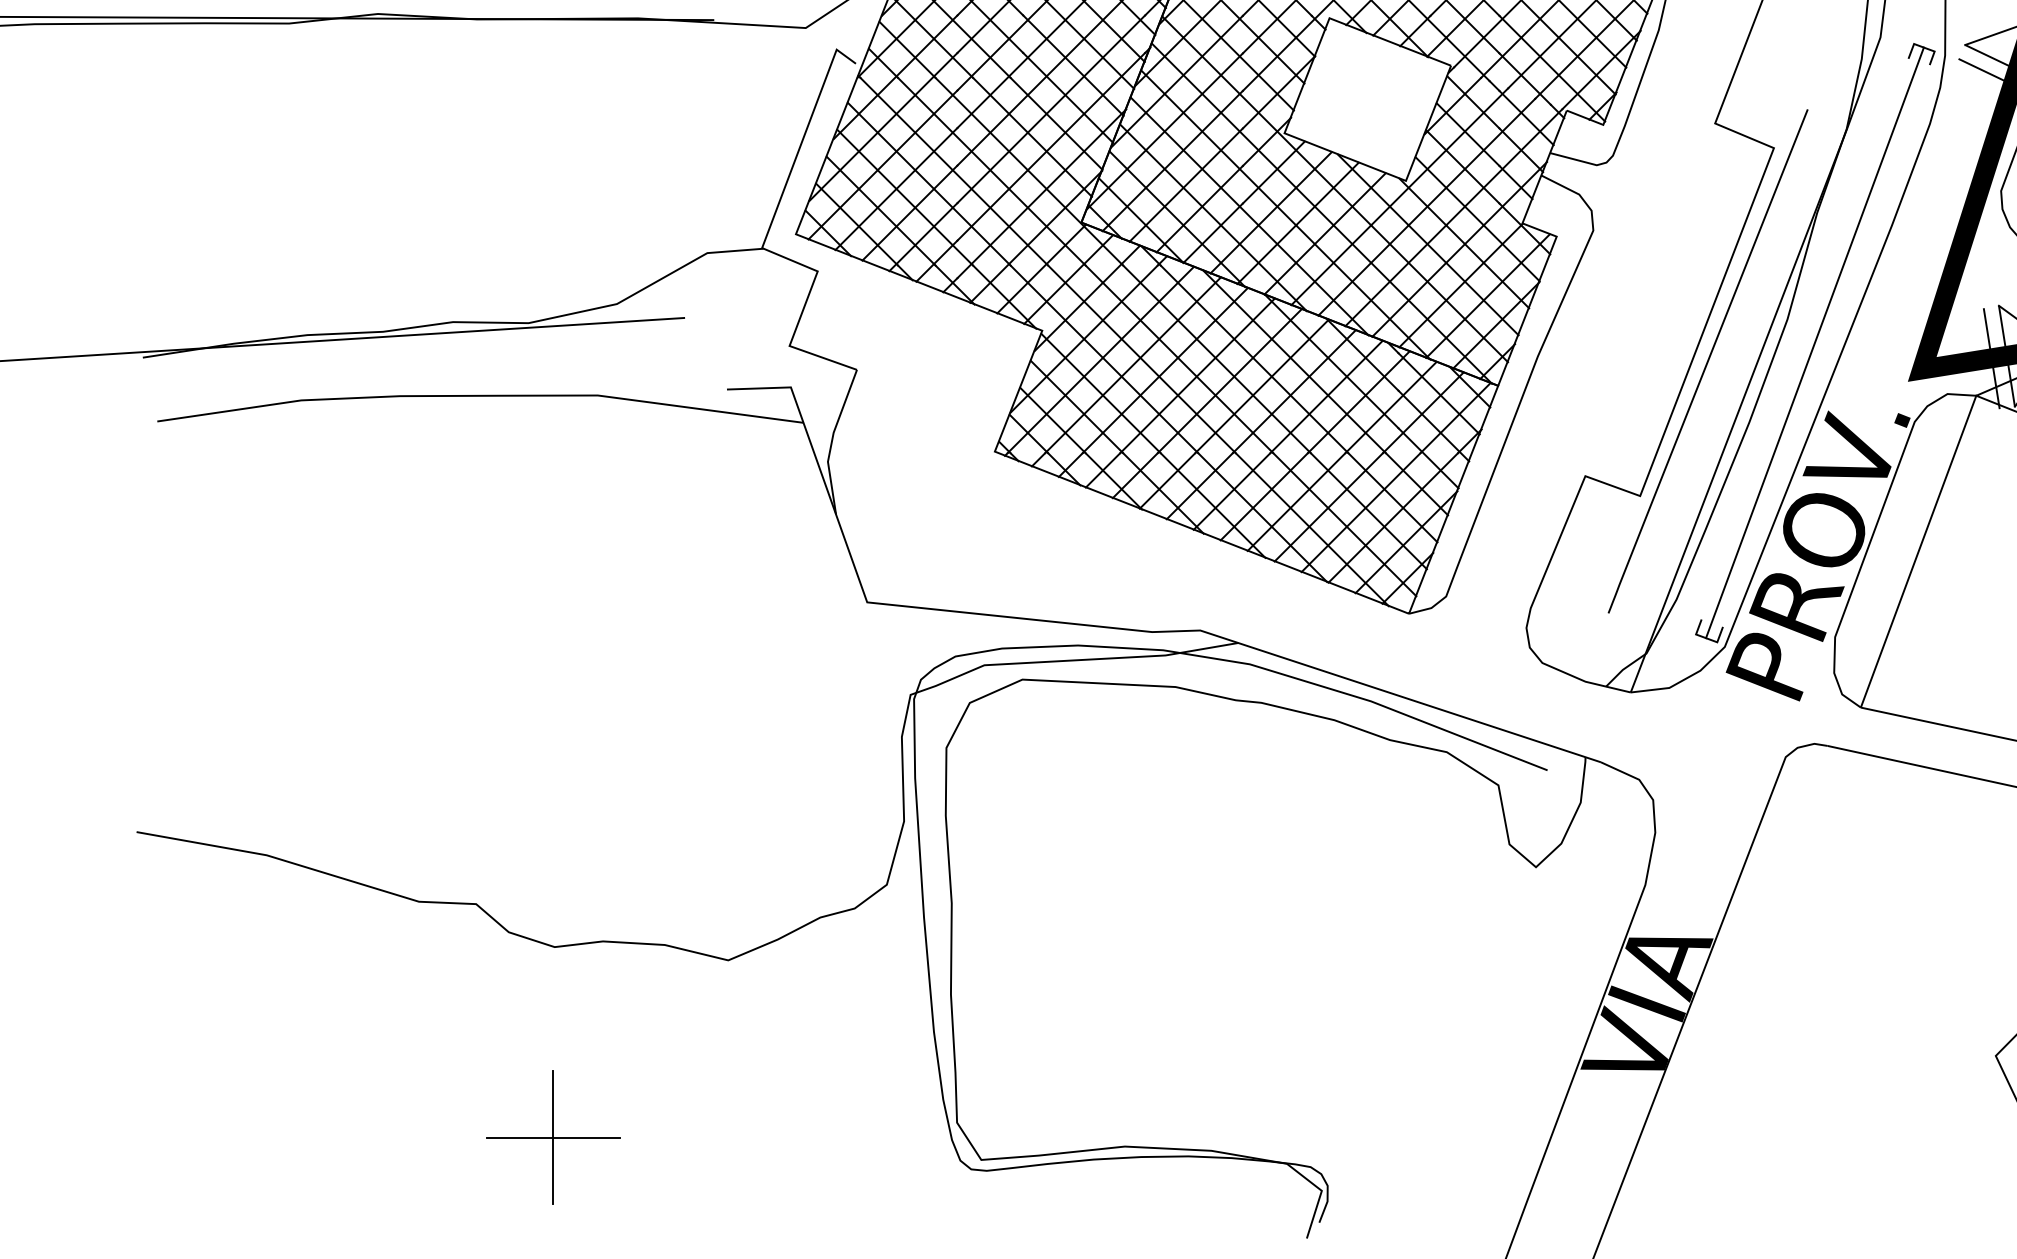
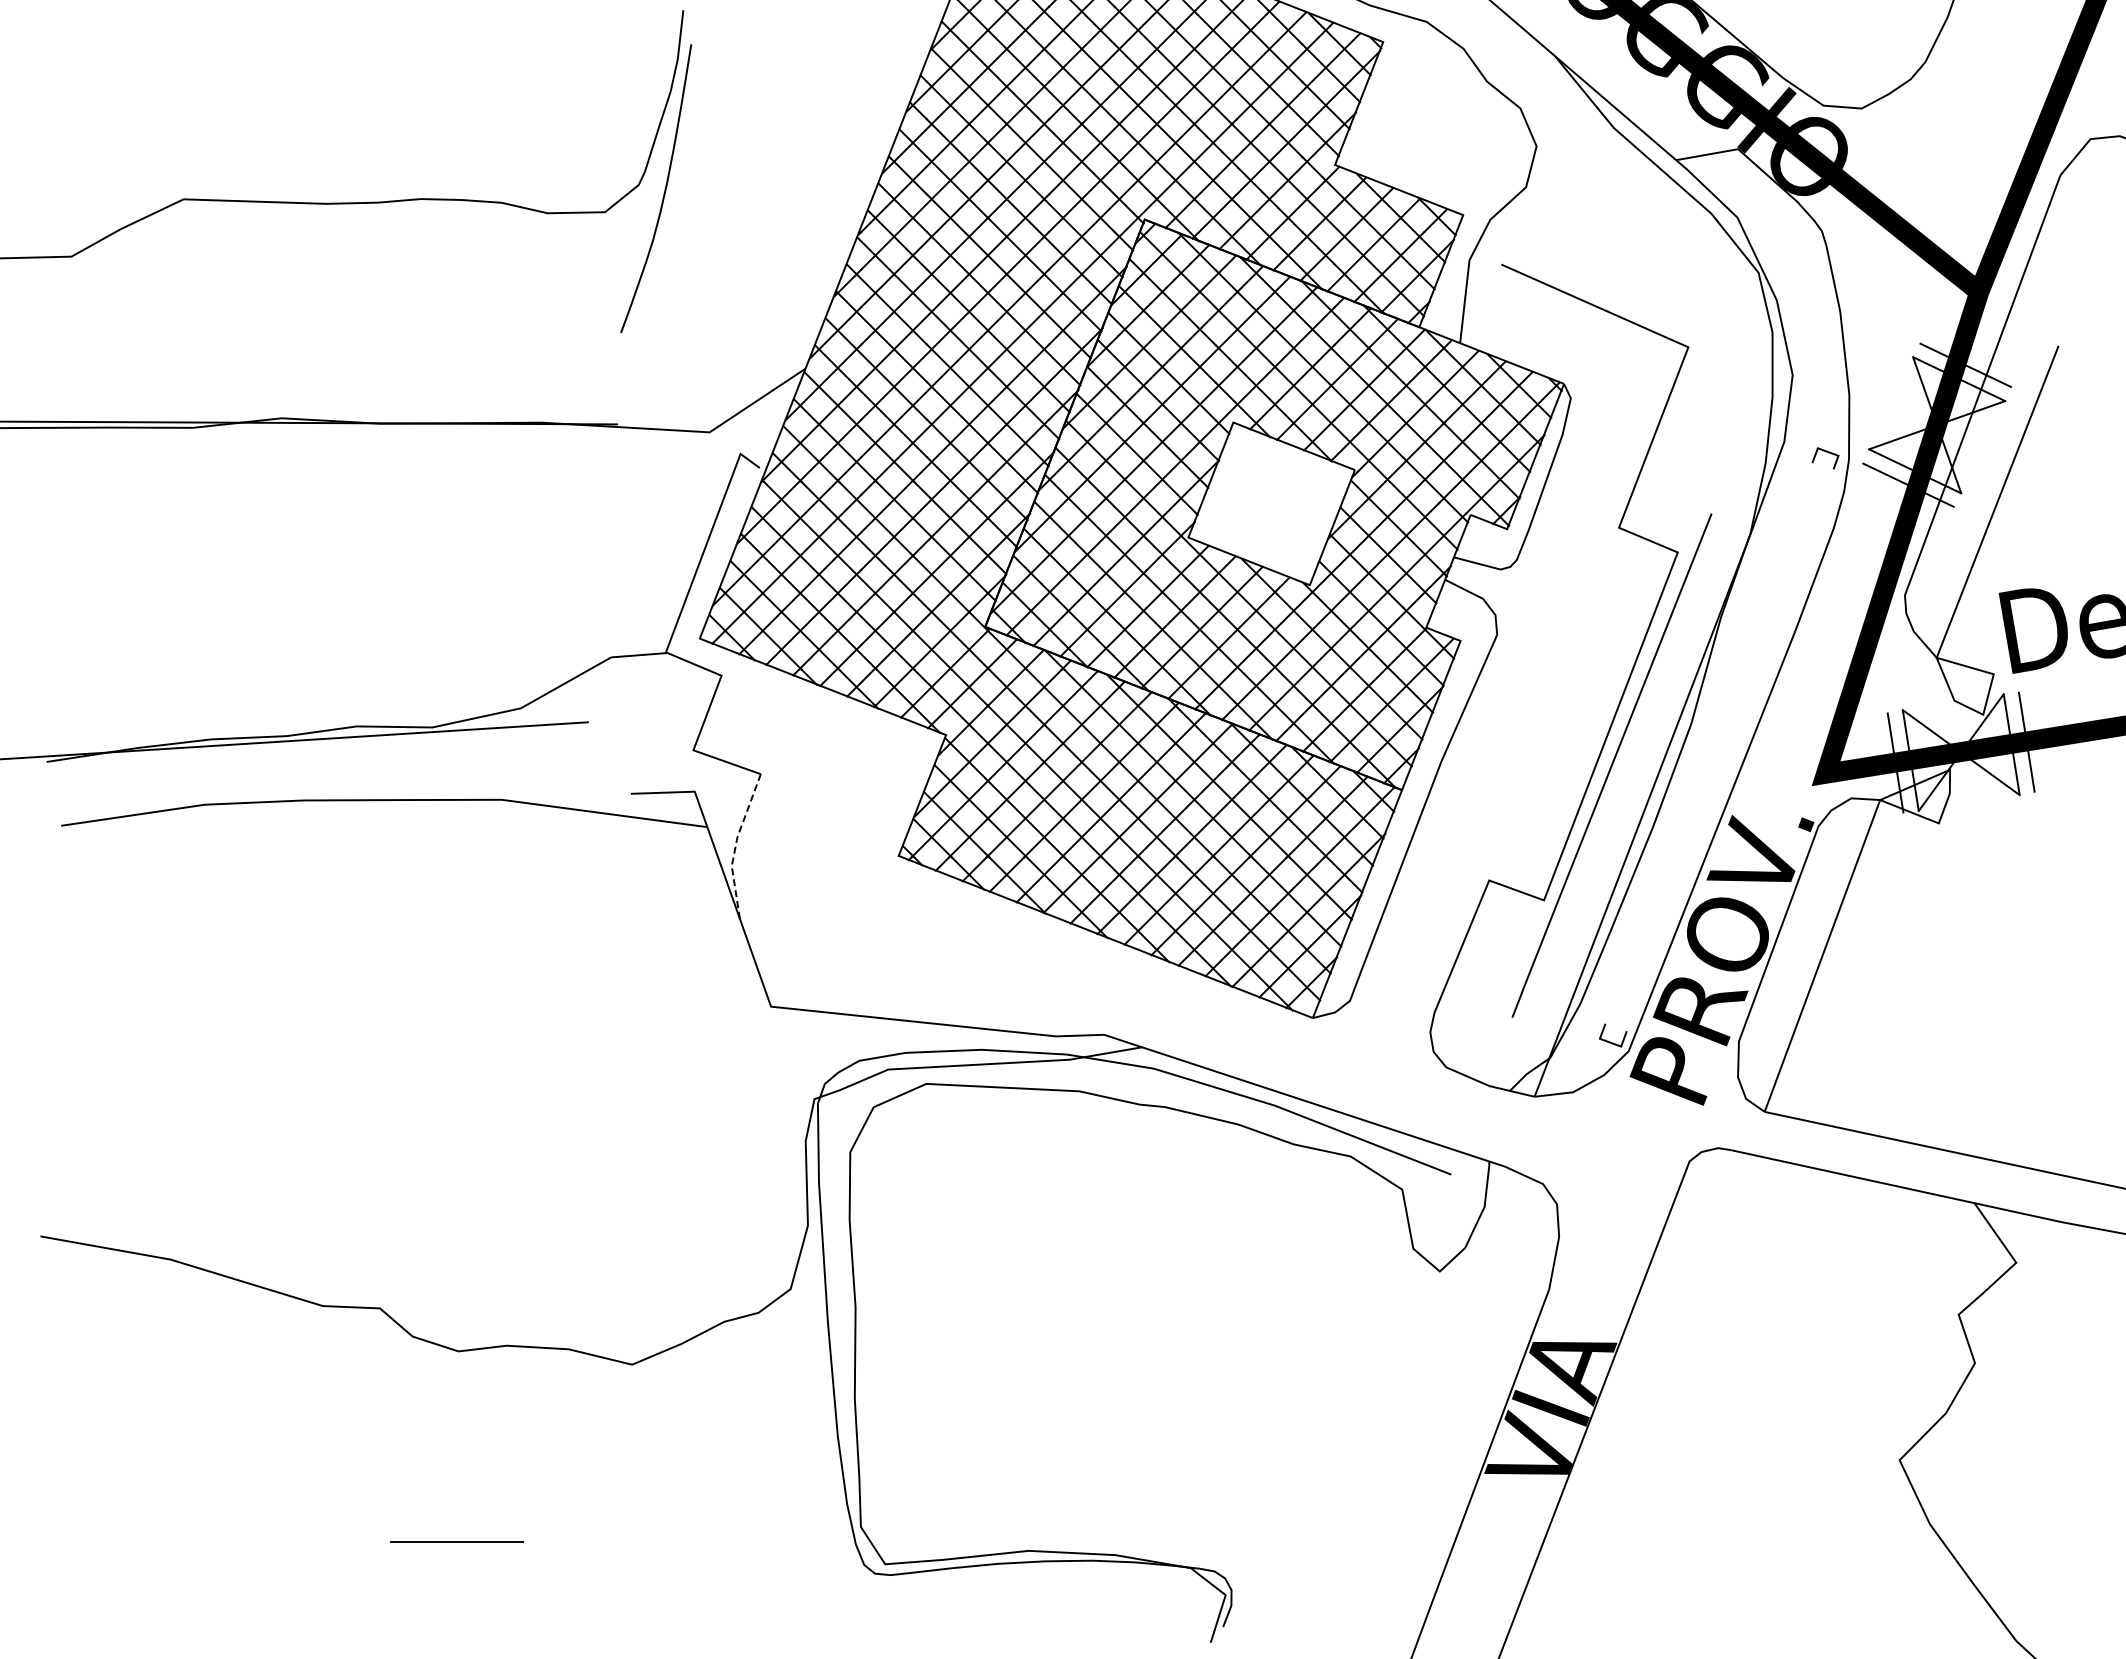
line: (1814, 342) -> (1718, 746), removed
line: (831, 440) -> (735, 844), solid -> dashed
line: (552, 1137) -> (456, 1541), removed

